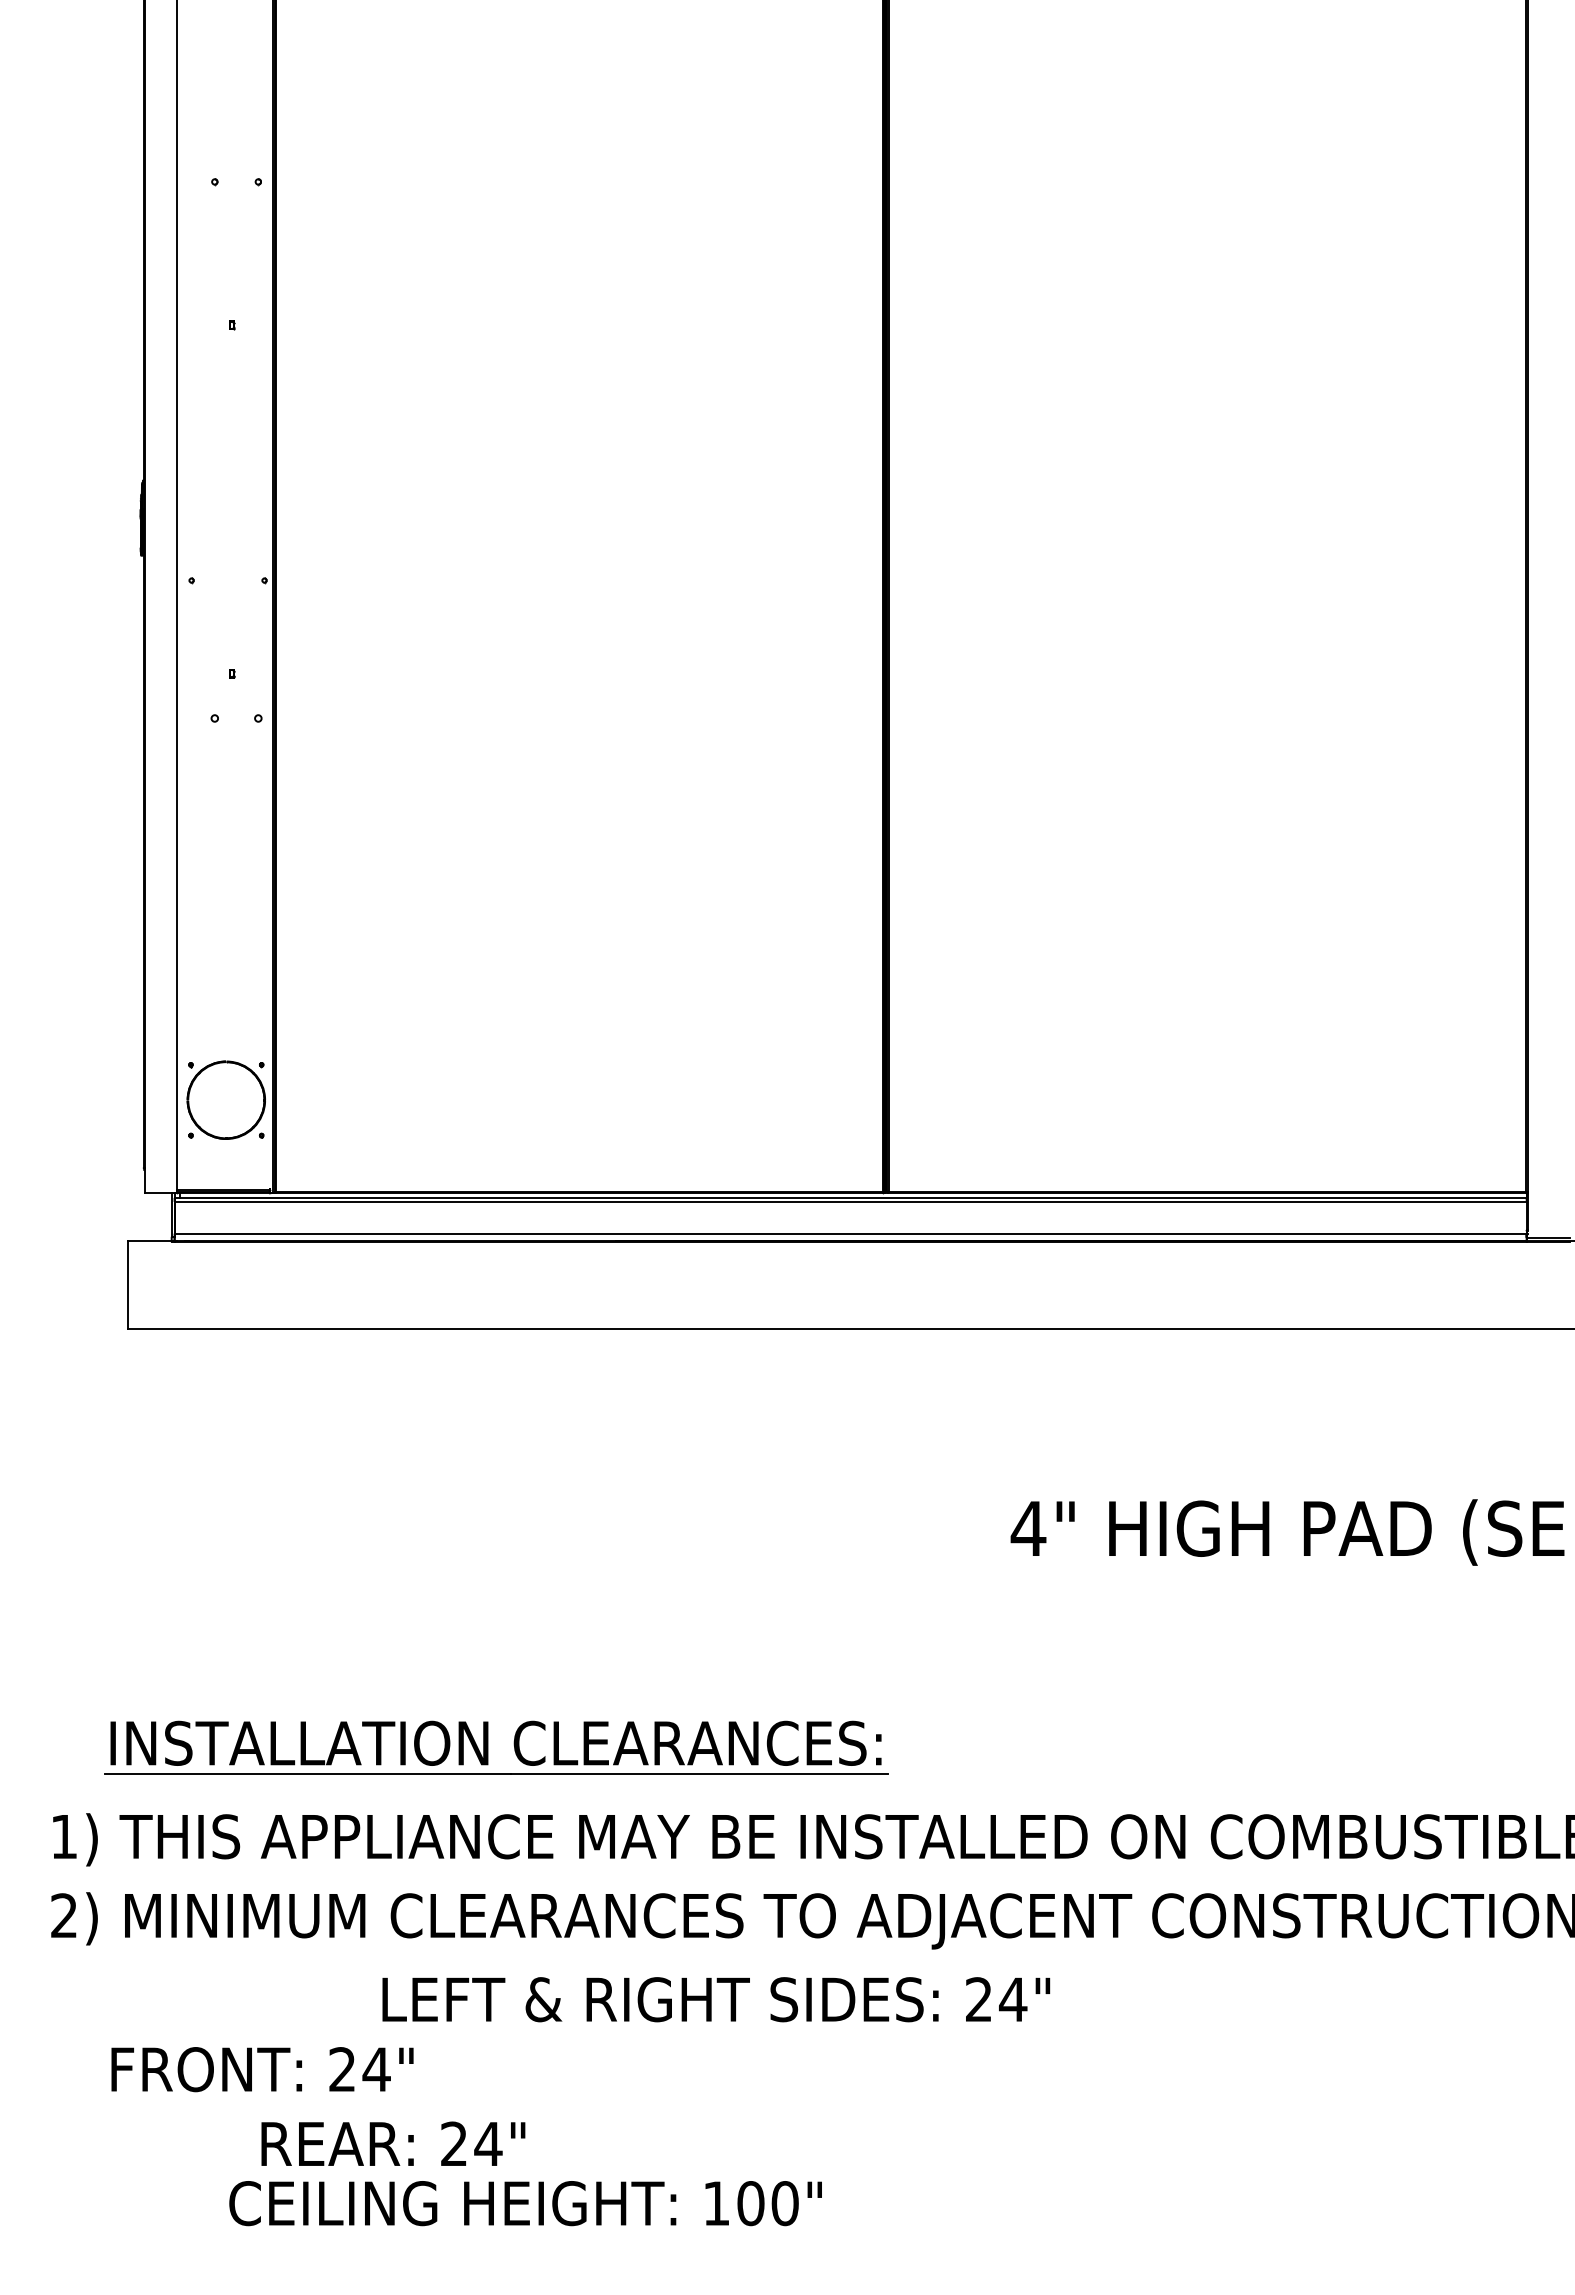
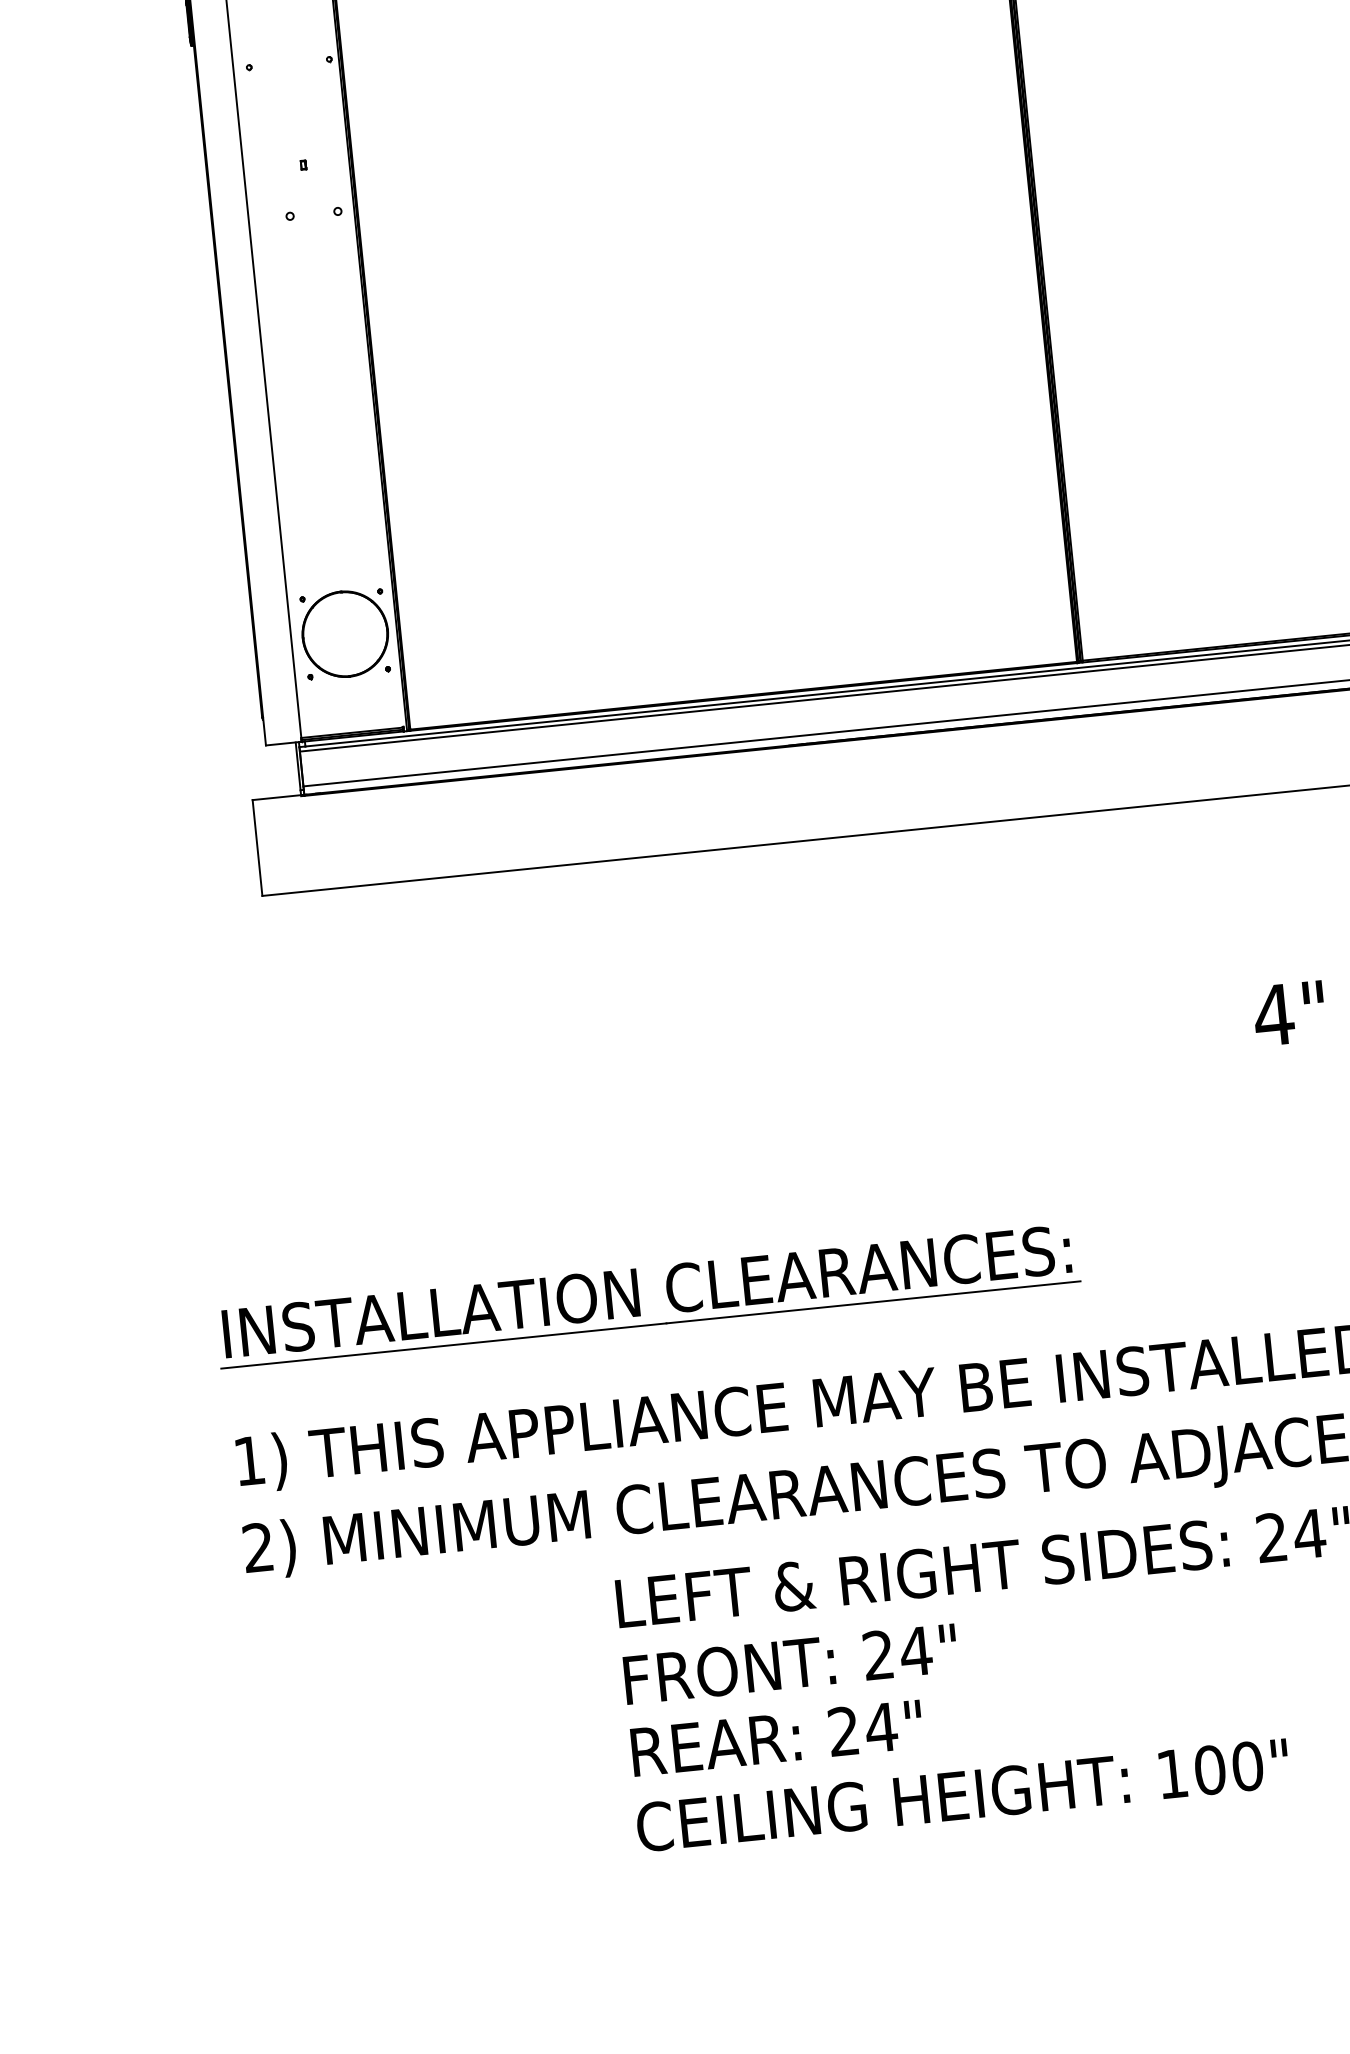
part: (488, 1747) -> (639, 1296), moved
text: (262, 2069) -> (790, 1664), moved
text: (393, 2143) -> (777, 1737), moved
text: (525, 2203) -> (962, 1795), moved

